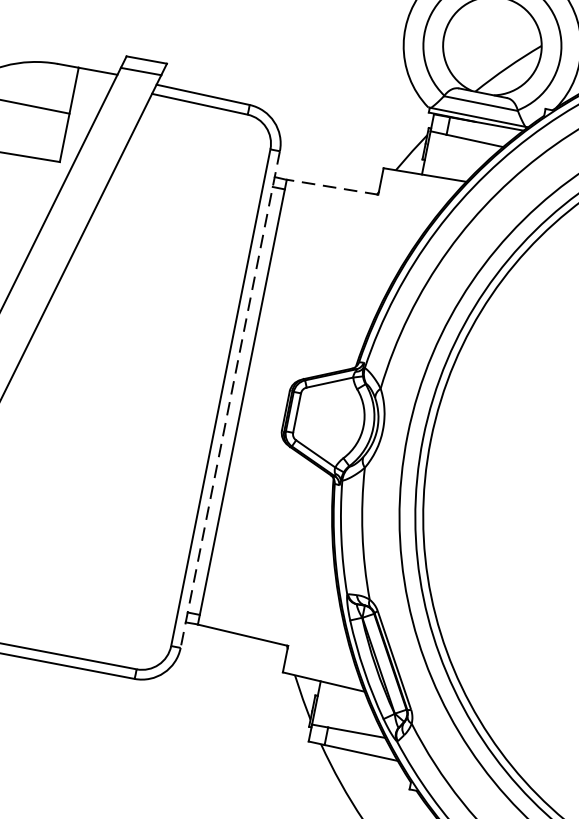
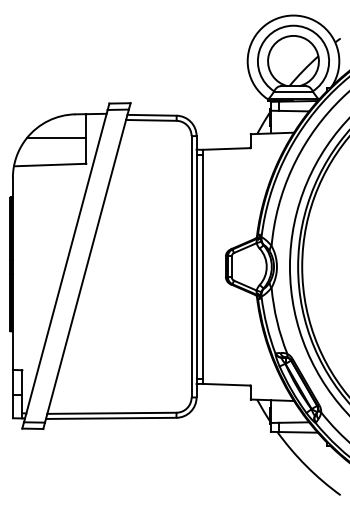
line: (332, 186) -> (226, 148), dashed -> solid
line: (230, 399) -> (196, 266), dashed -> solid

